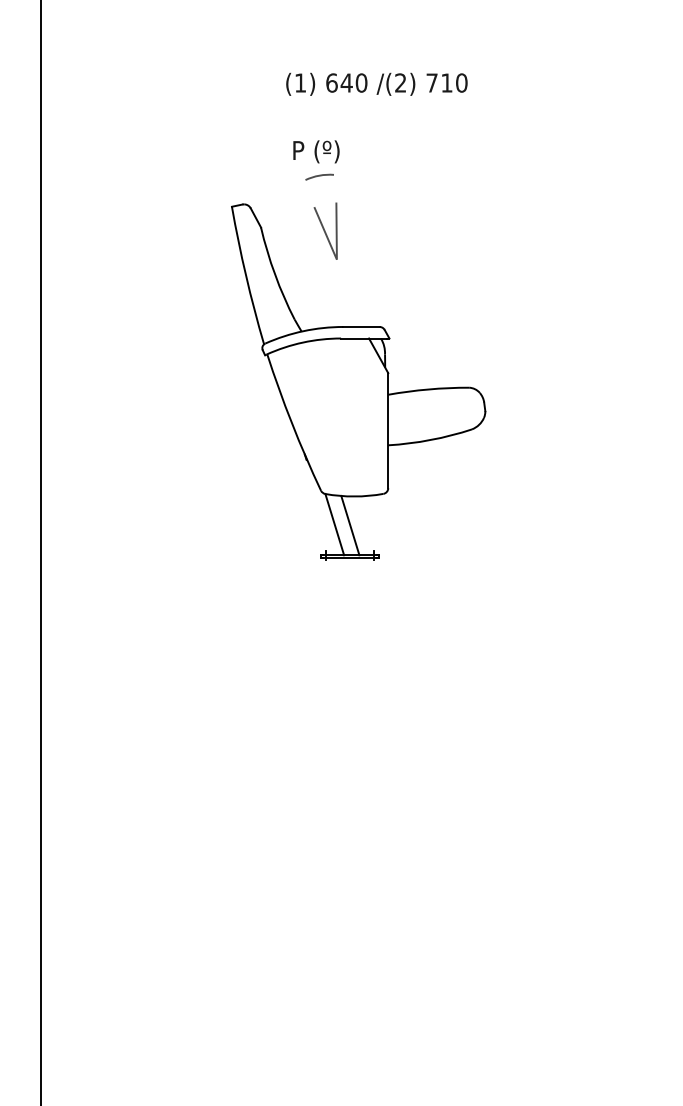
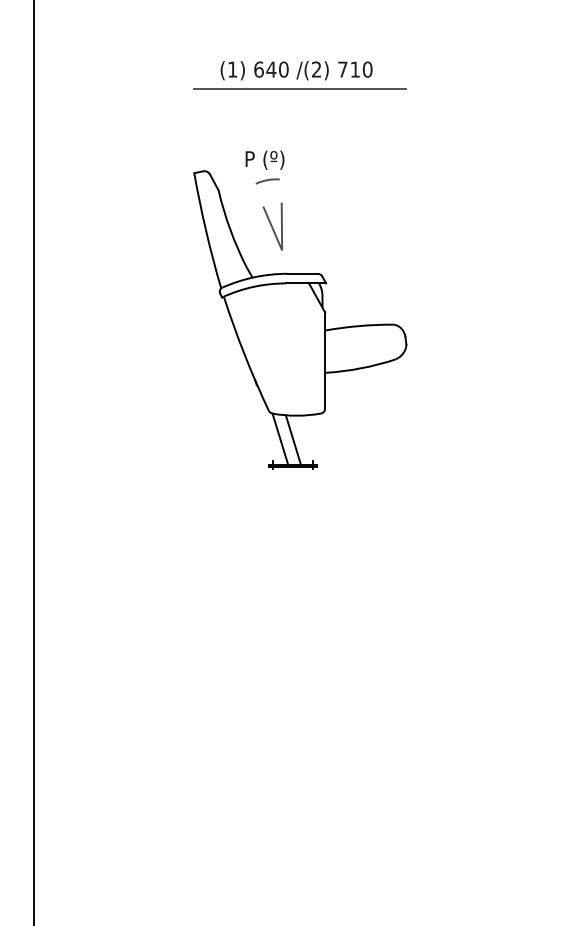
text: (376, 84) -> (296, 70), moved
line: (358, 106) -> (300, 89), added
part: (315, 199) -> (264, 200), moved

